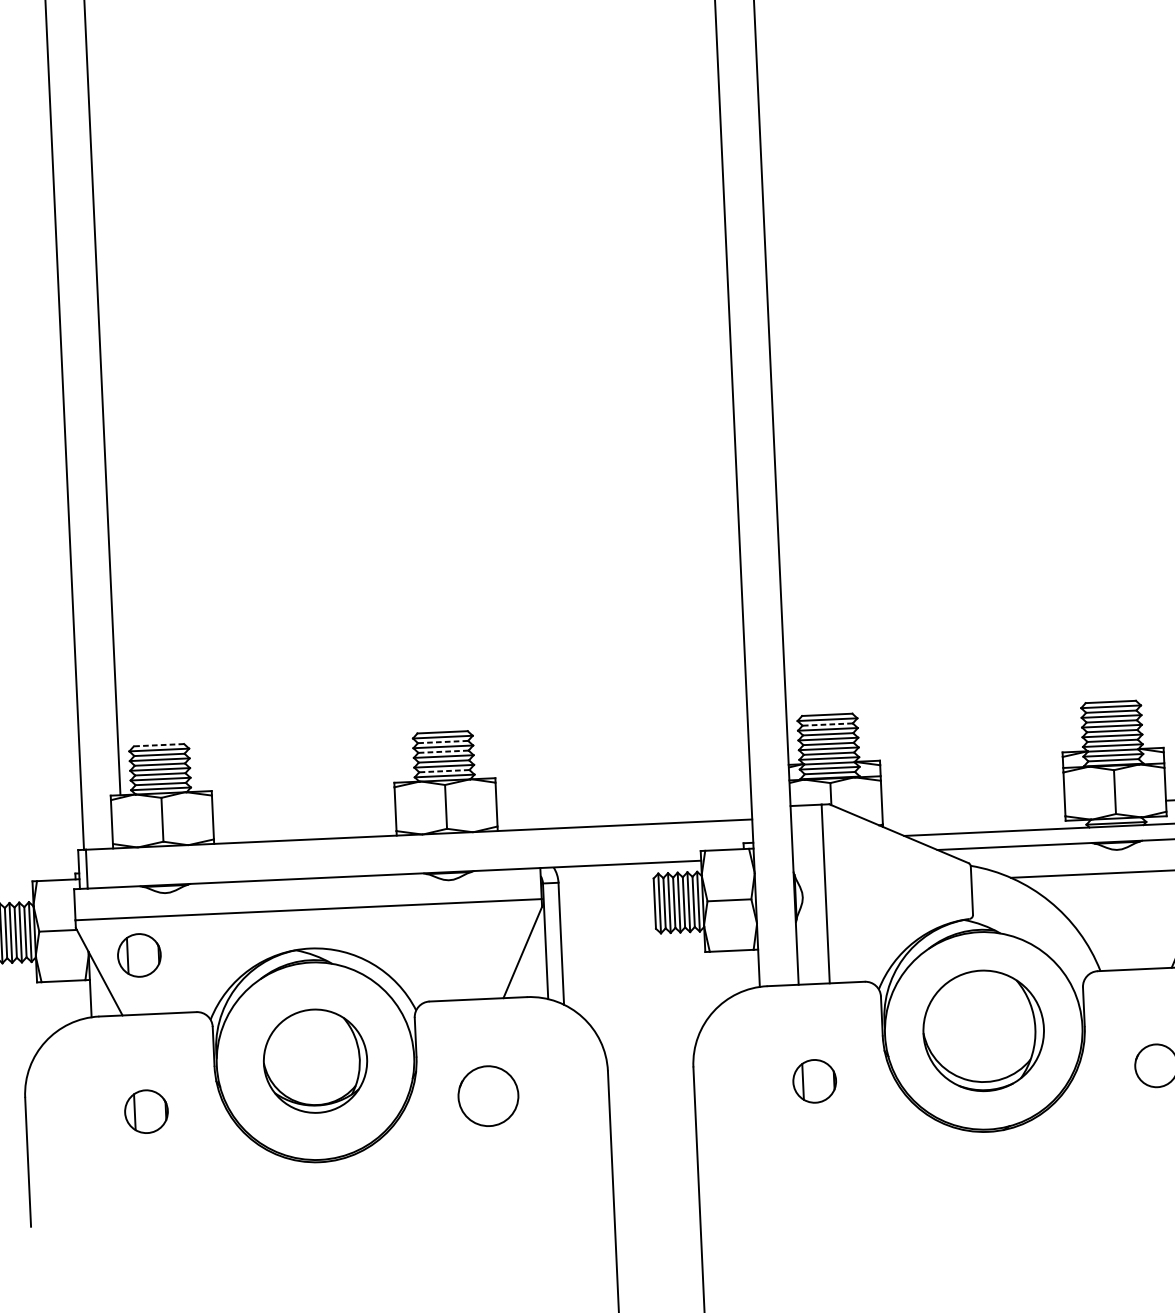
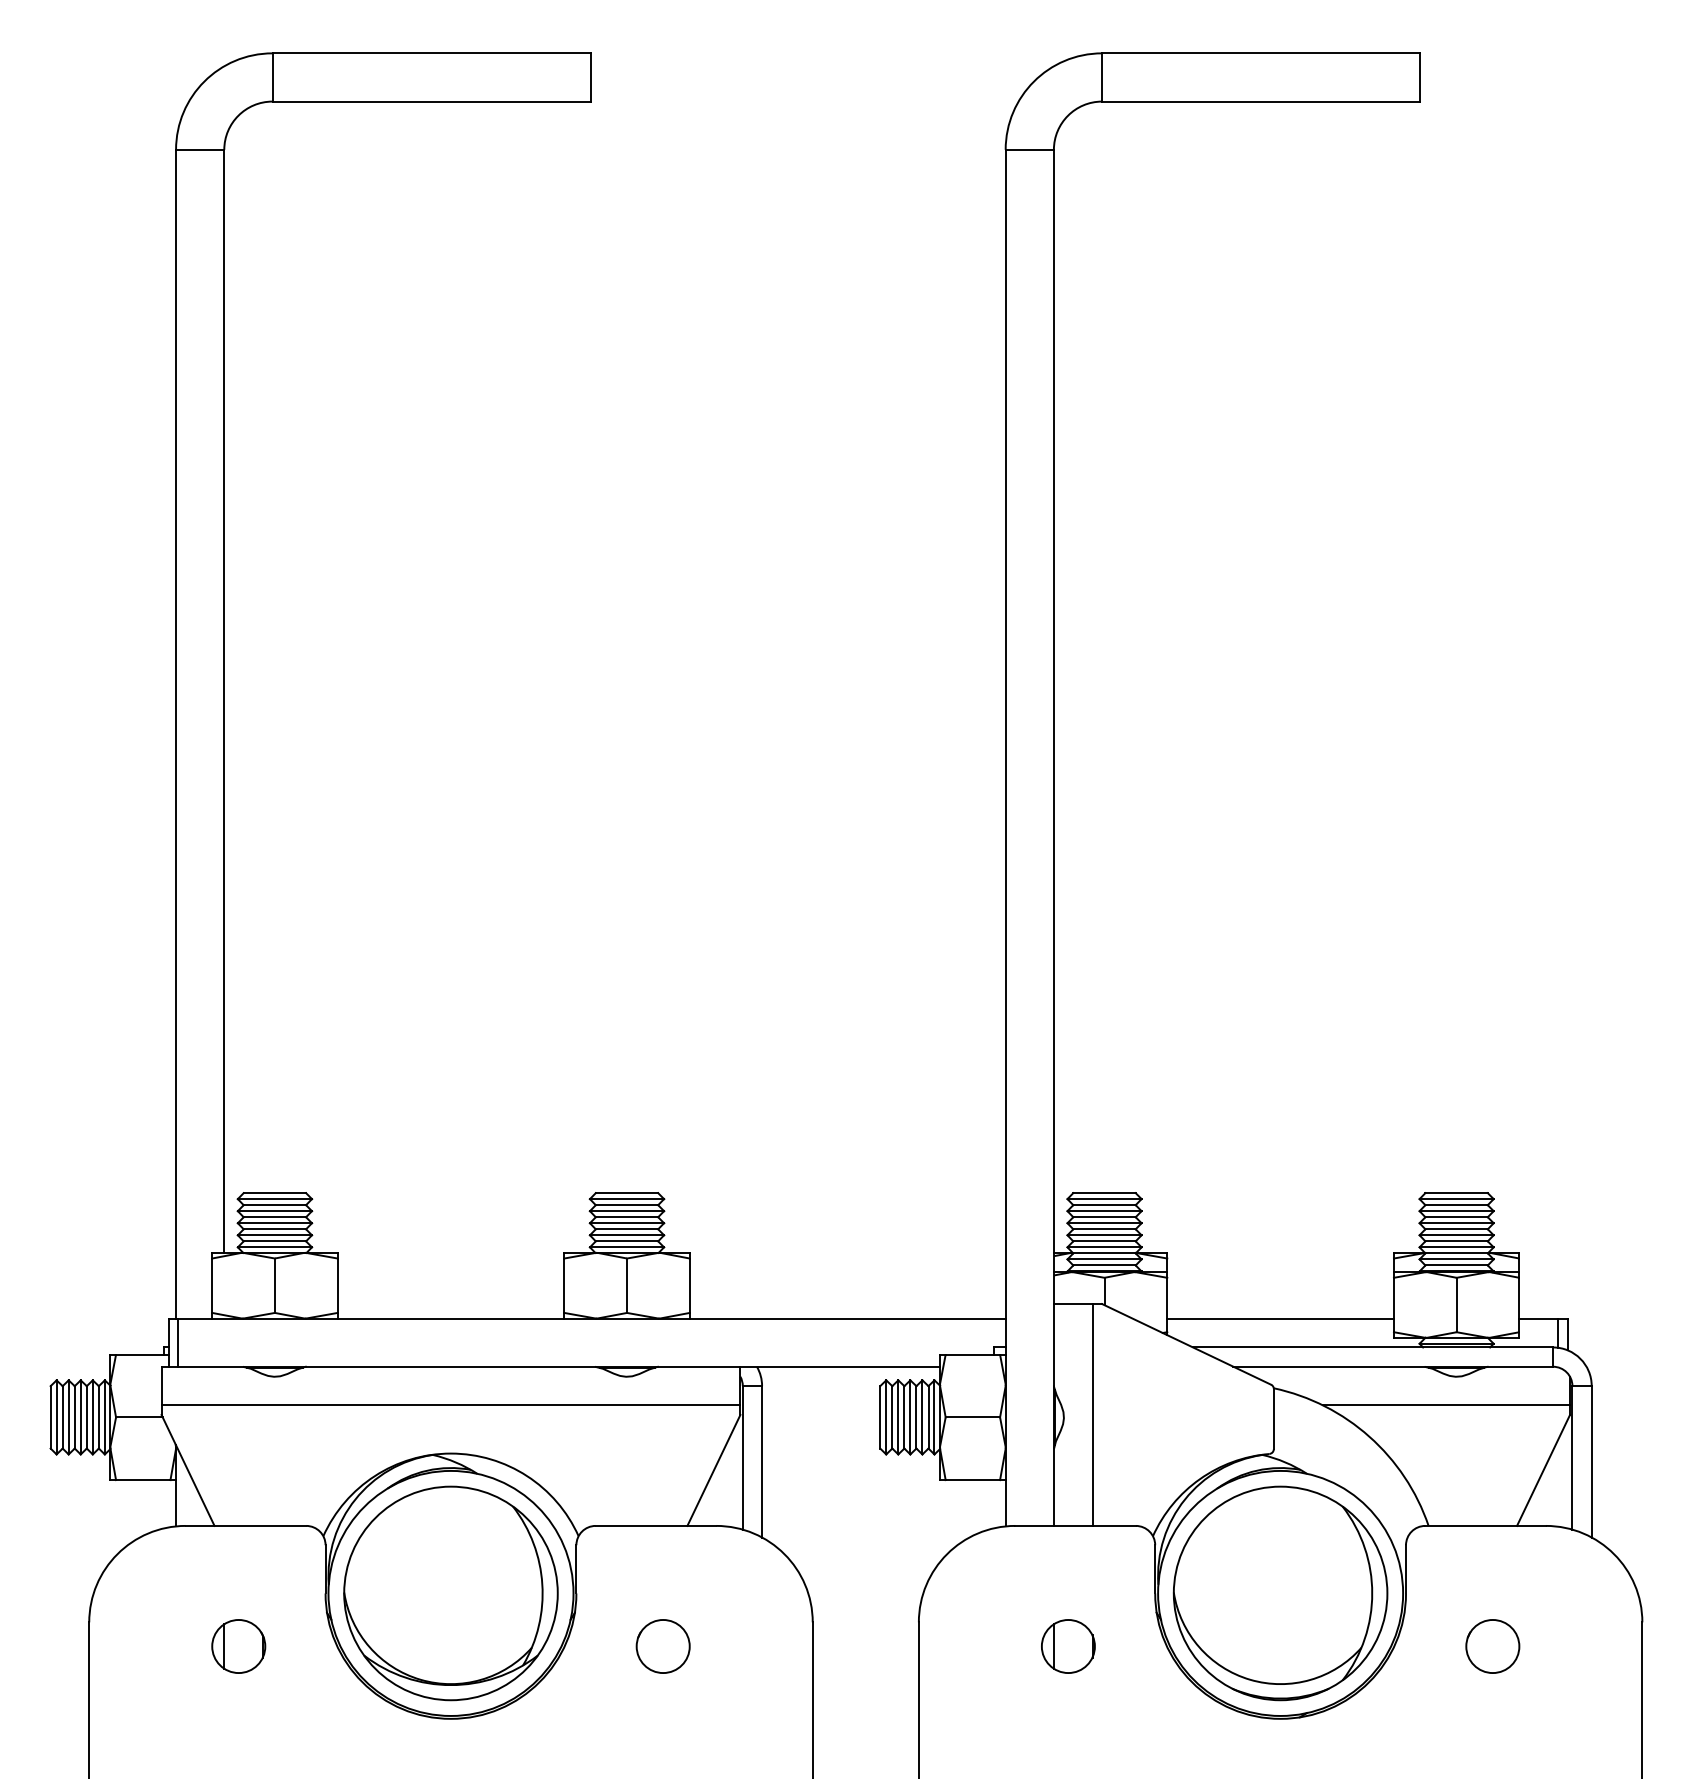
line: (827, 724) -> (1104, 1205), dashed -> solid
line: (442, 742) -> (626, 1205), dashed -> solid
line: (158, 745) -> (274, 1193), dashed -> solid
line: (443, 751) -> (626, 1217), dashed -> solid
line: (444, 771) -> (626, 1241), dashed -> solid
line: (973, 809) -> (1280, 1318), added
part: (139, 955) -> (238, 1452), removed
part: (983, 1030) -> (1280, 1593), size x1.43
part: (315, 1061) -> (450, 1593), size x1.67
circle: (487, 1096) -> (662, 1646), size x0.71

